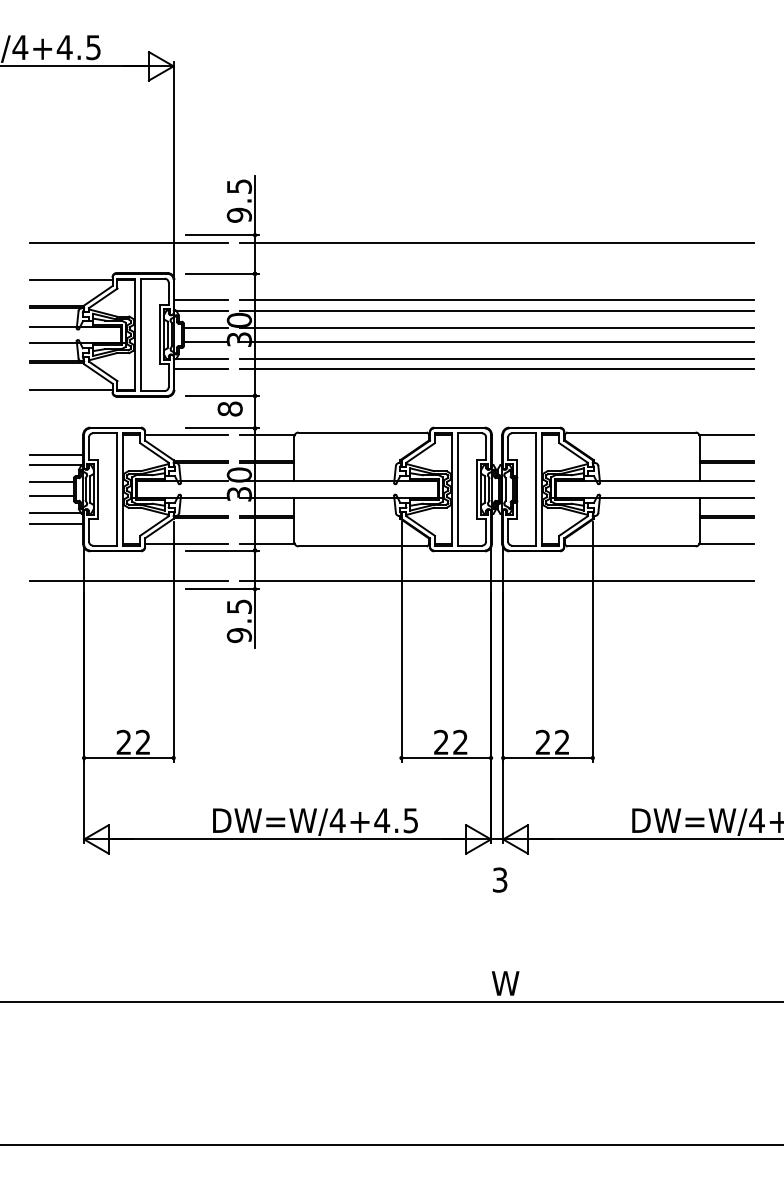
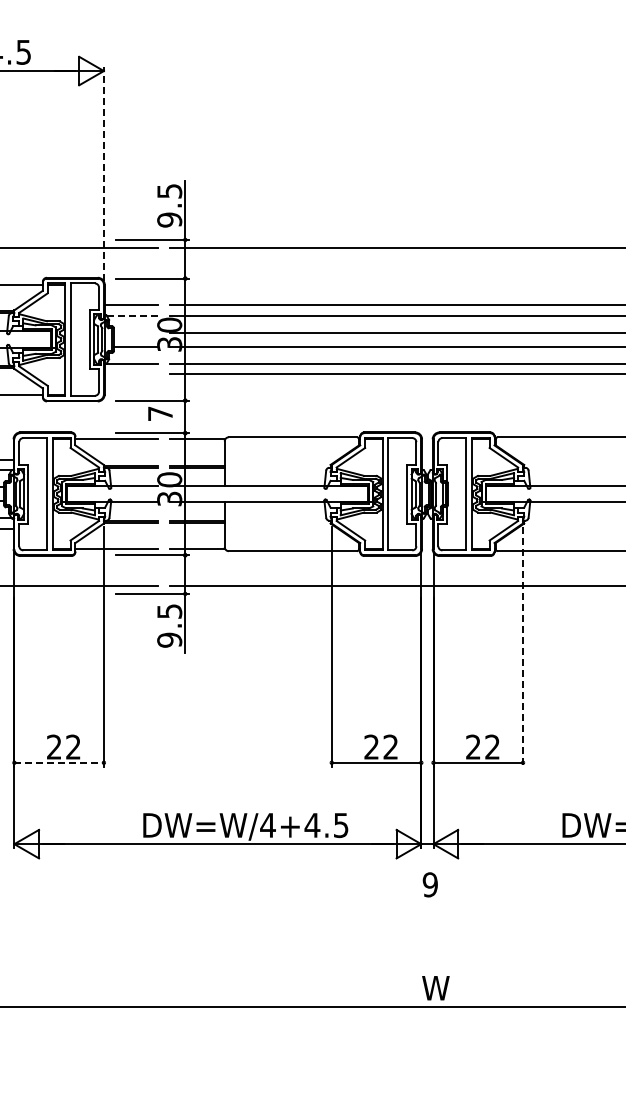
line: (173, 169) -> (103, 174), solid -> dashed
line: (202, 310) -> (132, 315), solid -> dashed
line: (205, 327) -> (135, 332), removed
line: (200, 369) -> (130, 374), removed
text: (229, 408) -> (159, 413), 8 -> 7
line: (592, 642) -> (522, 647), solid -> dashed
line: (128, 758) -> (58, 763), solid -> dashed
text: (499, 879) -> (429, 884), 3 -> 9

